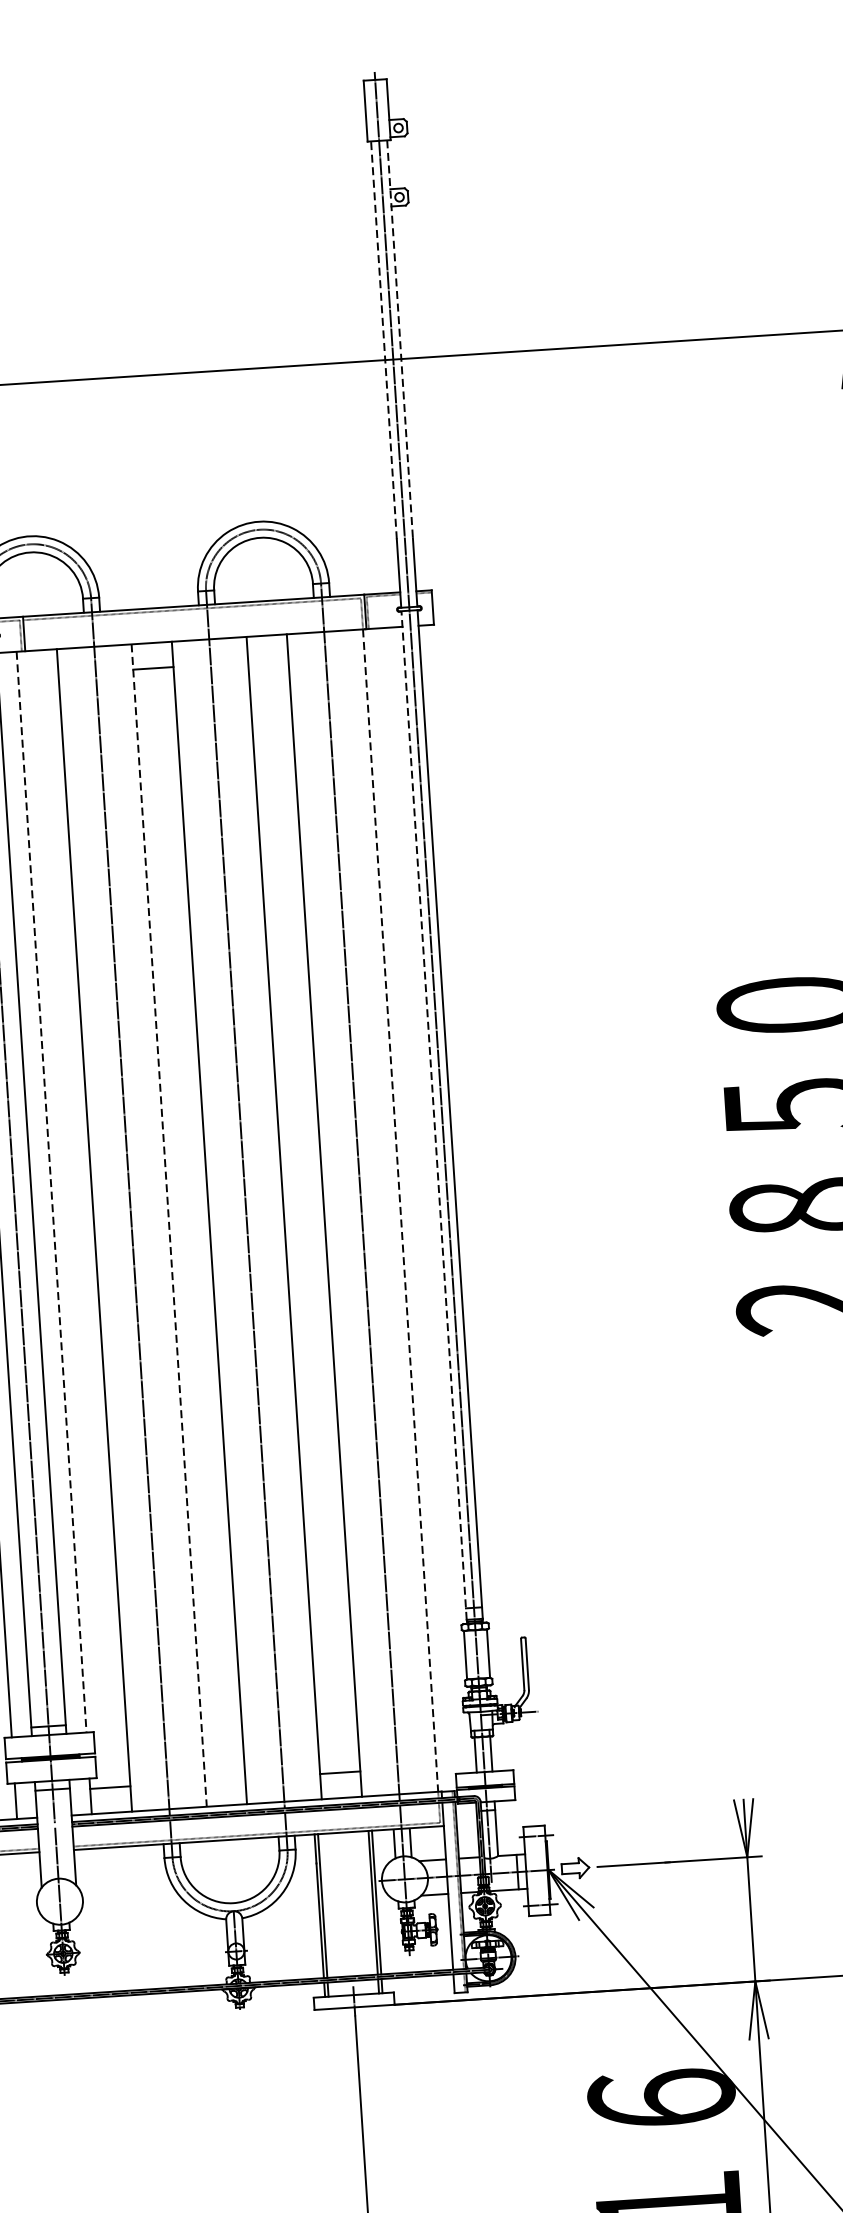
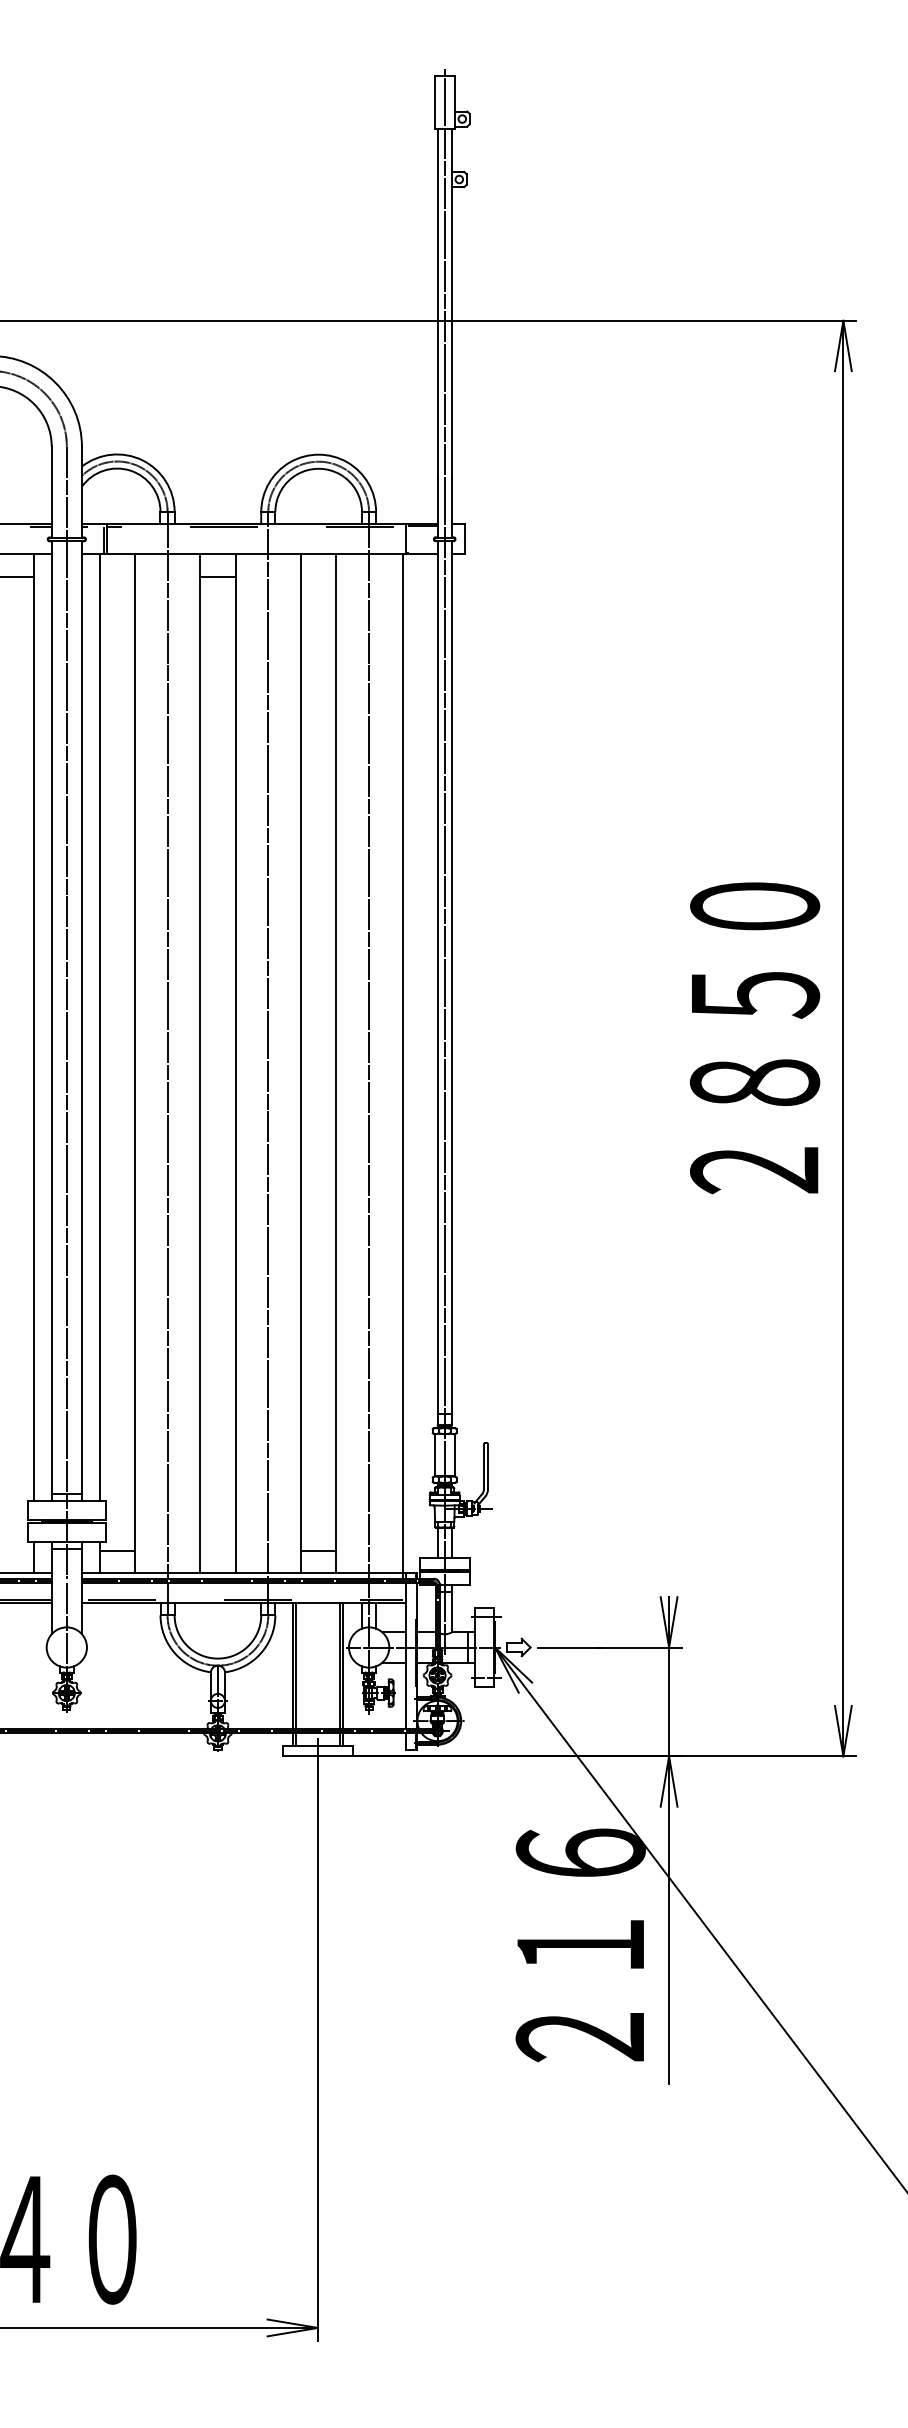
line: (383, 339) -> (437, 302), dashed -> solid
line: (399, 339) -> (451, 303), dashed -> solid
line: (433, 1115) -> (437, 982), dashed -> solid
line: (51, 1192) -> (99, 1028), dashed -> solid
line: (401, 1211) -> (403, 1064), dashed -> solid
line: (169, 1226) -> (200, 1064), dashed -> solid

